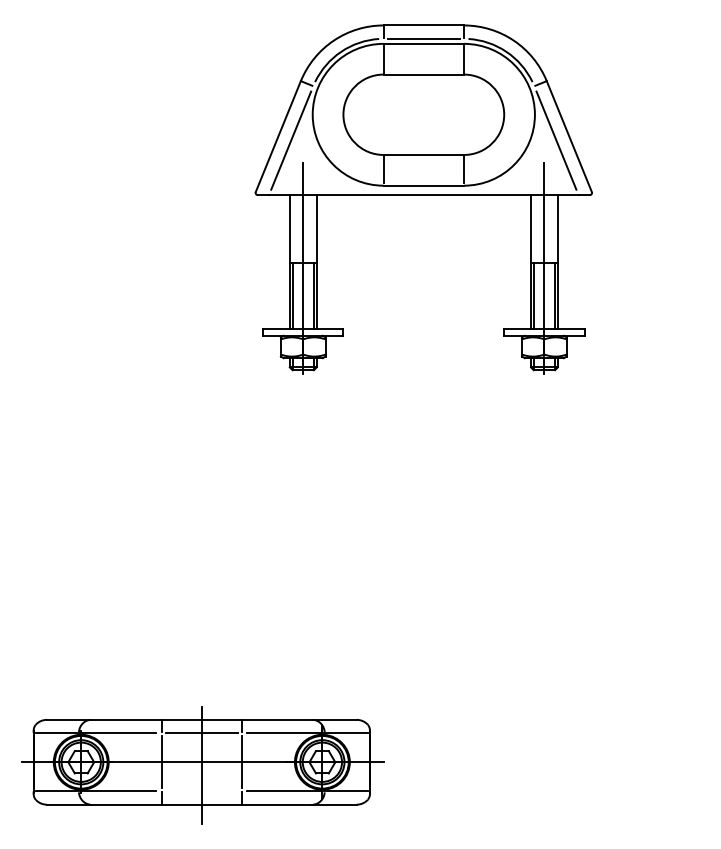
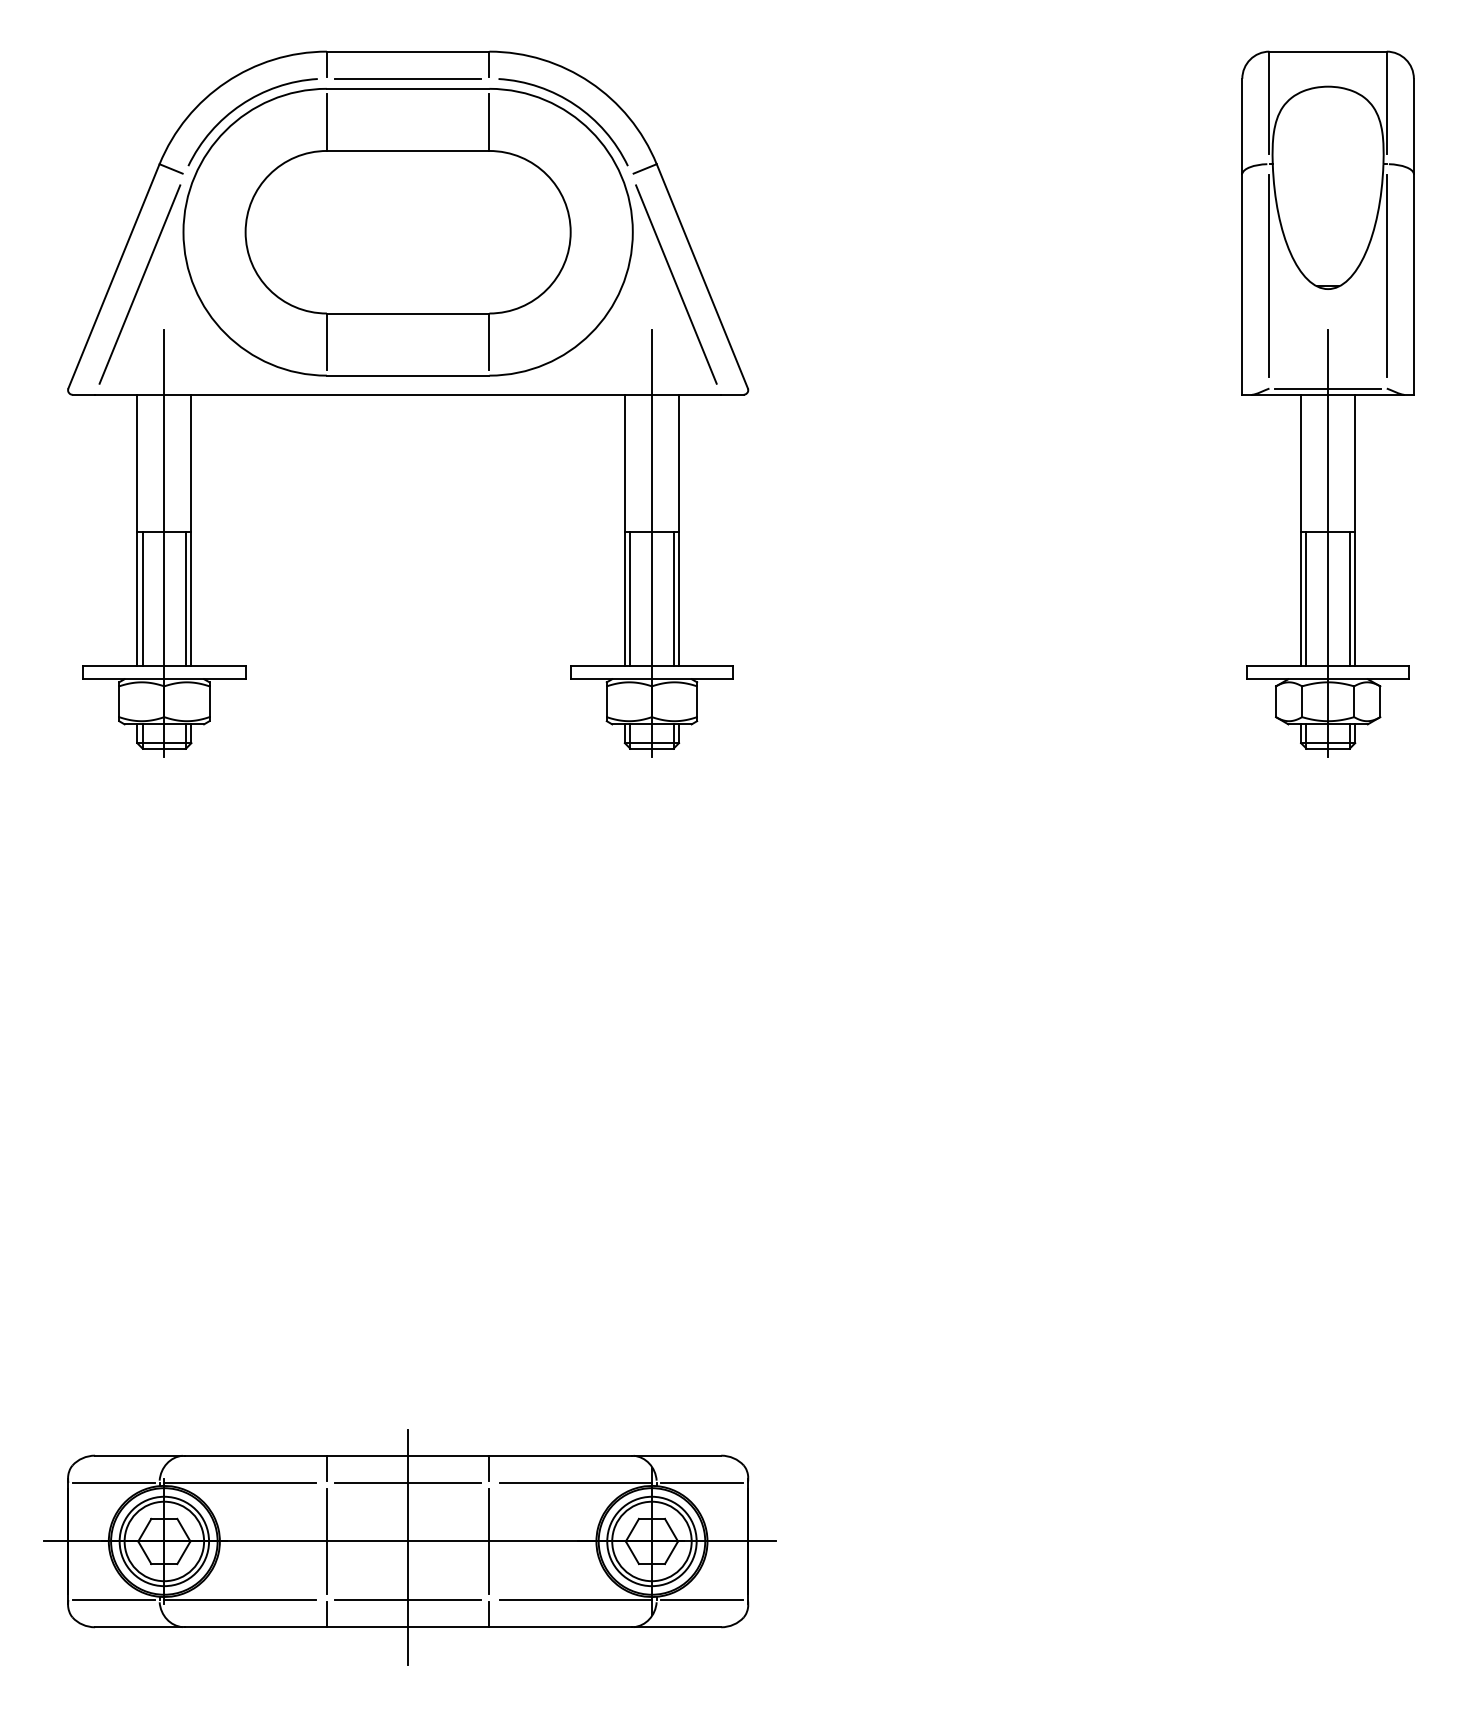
part: (423, 199) -> (407, 403), moved
part: (656, 199) -> (1327, 403), added
line: (201, 791) -> (407, 1600), added

